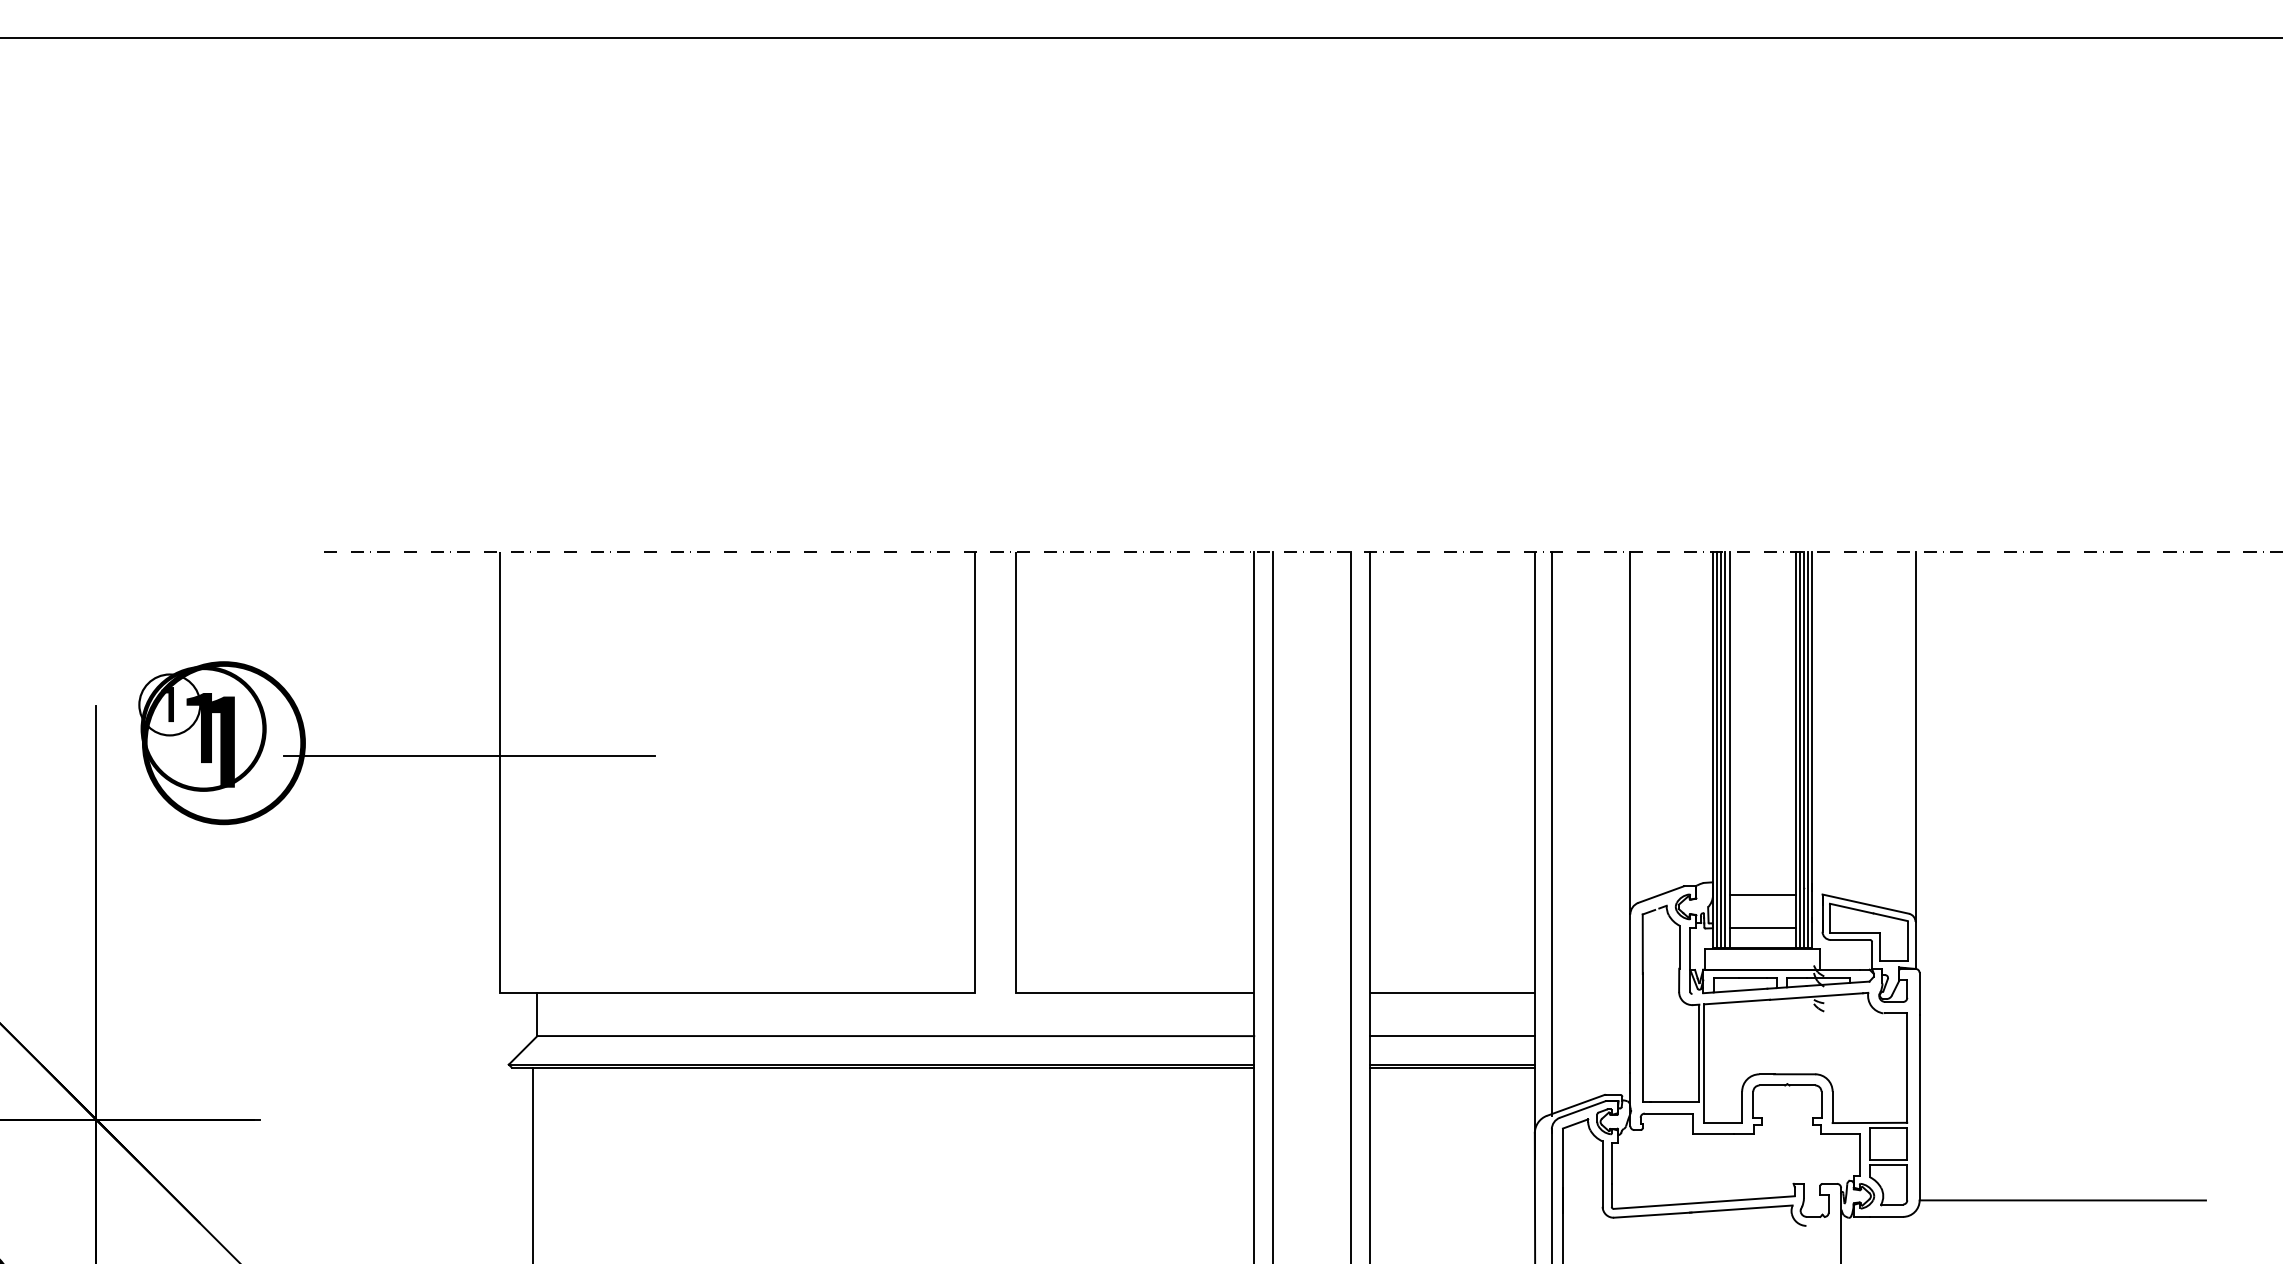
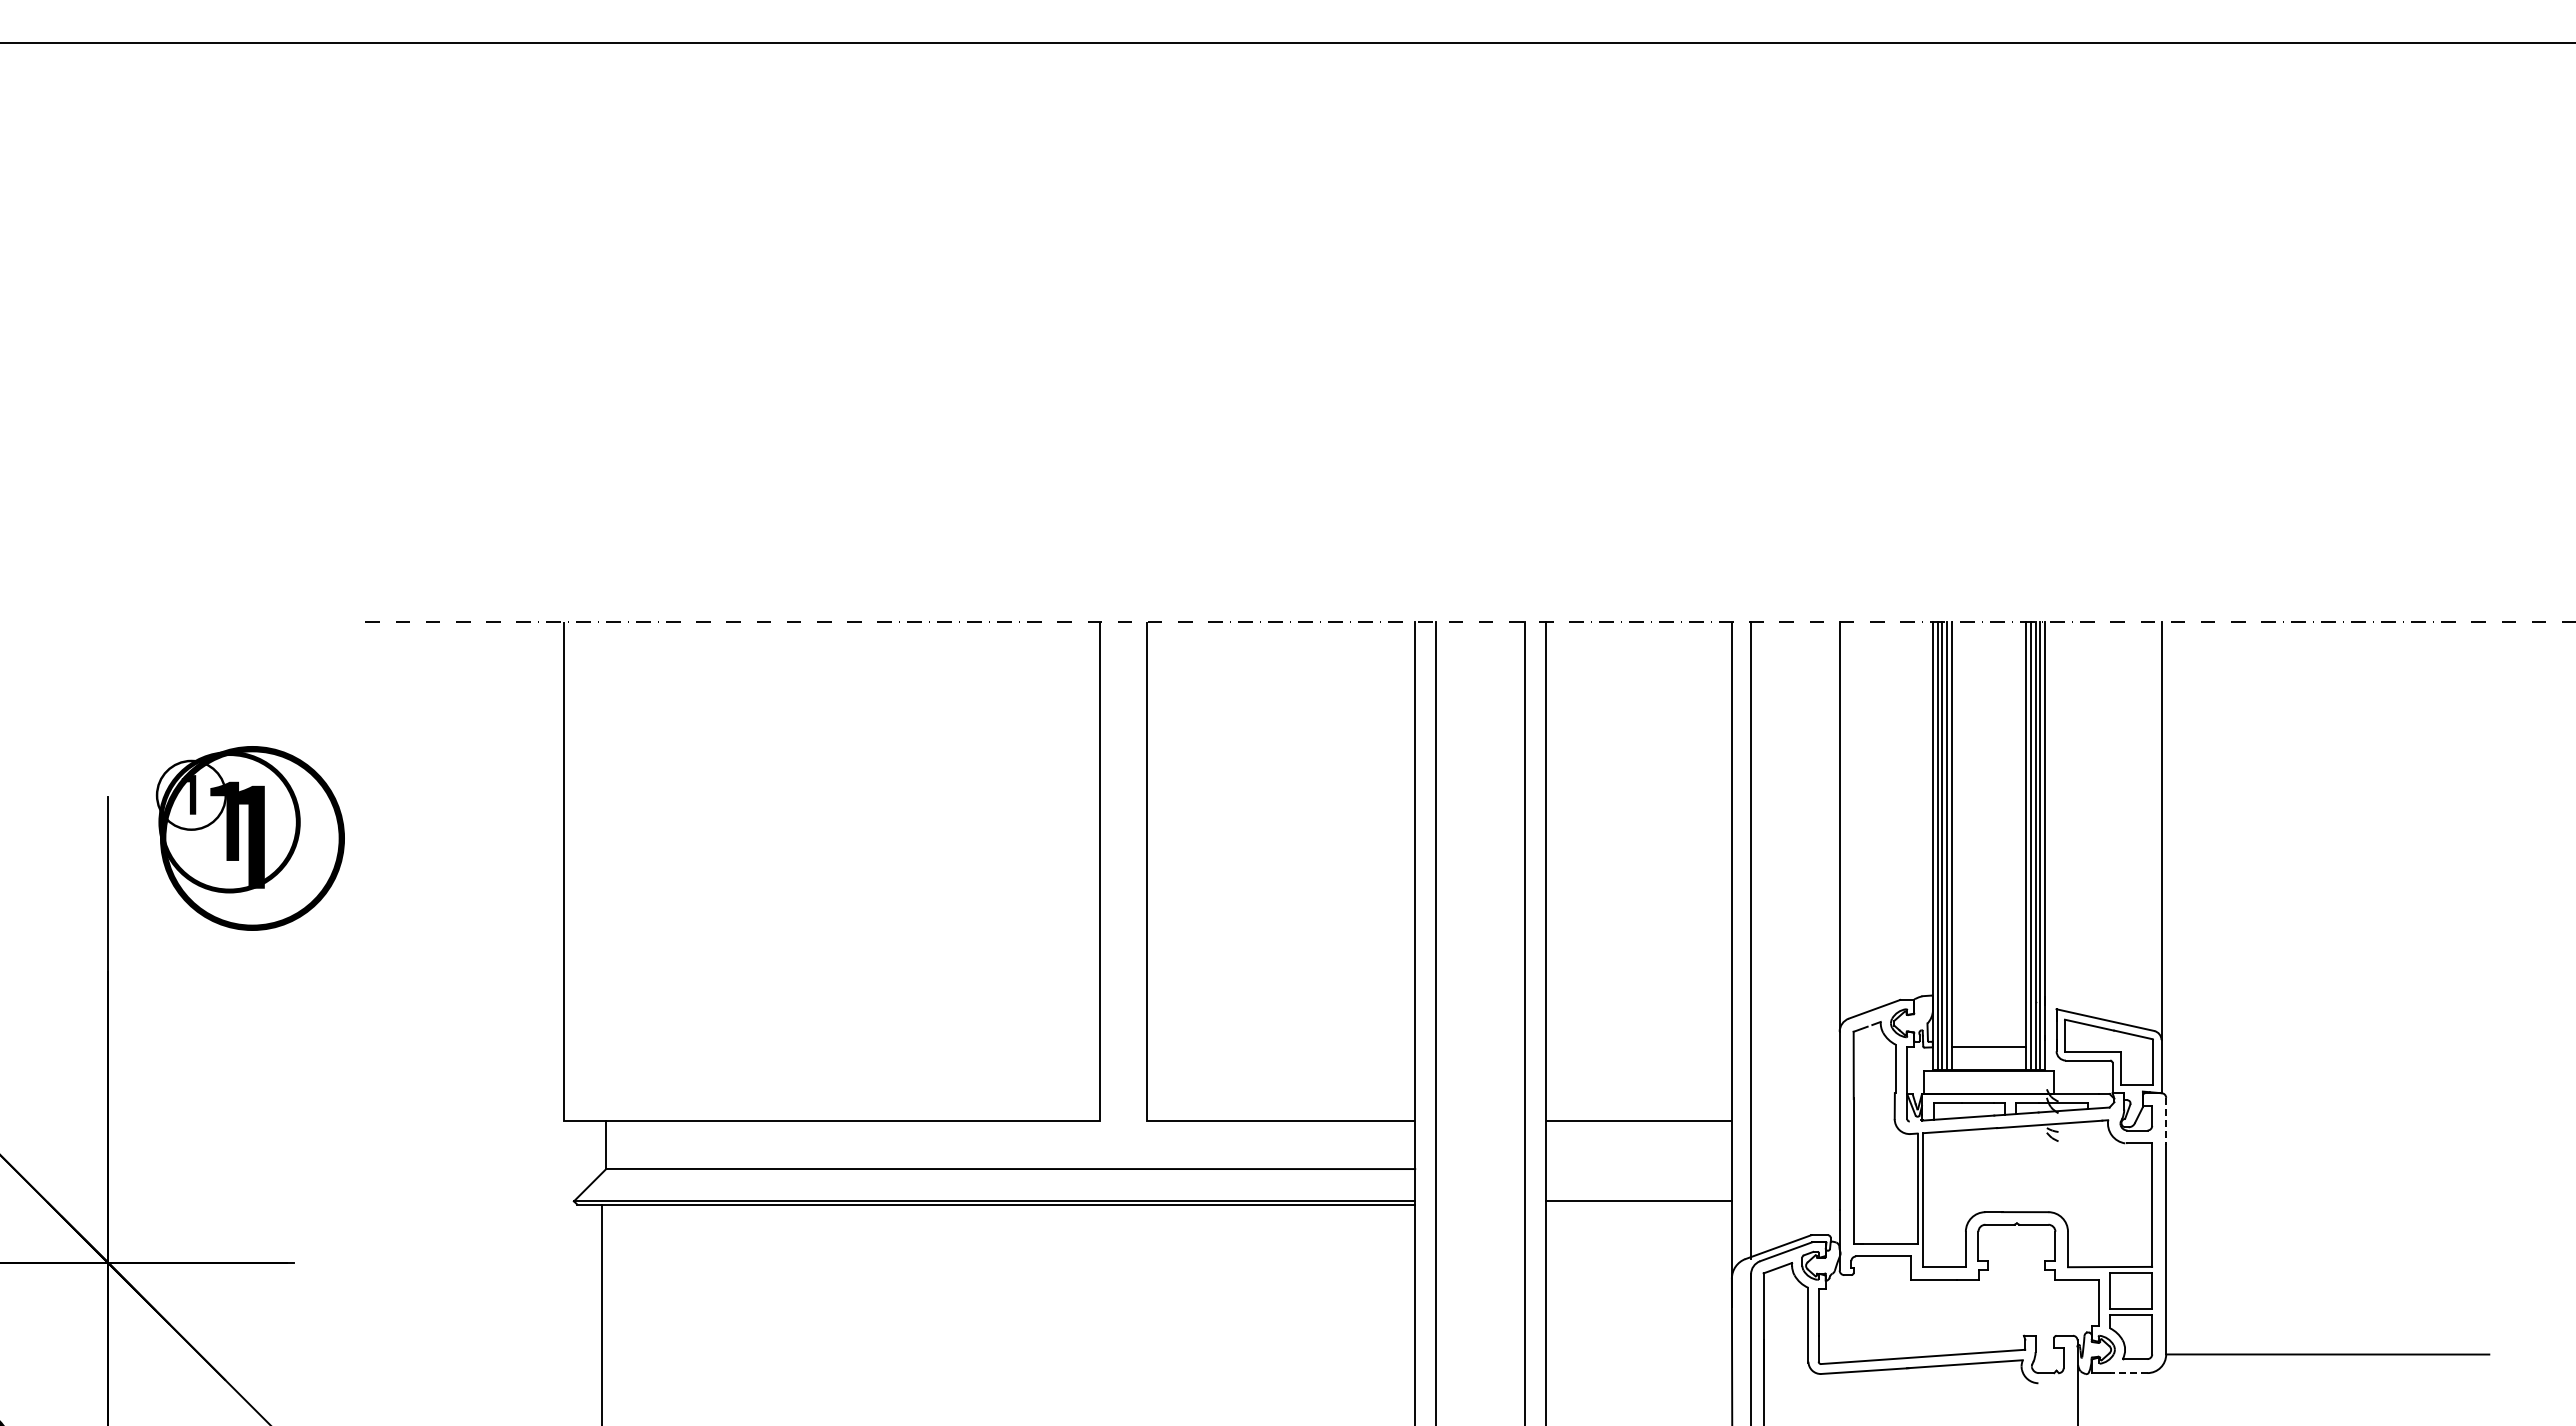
line: (469, 755) -> (529, 852), removed
line: (1762, 894) -> (1988, 1009), removed
line: (1919, 993) -> (2166, 1121), solid -> dashed
line: (1452, 1036) -> (1638, 1169), removed
line: (1452, 1067) -> (1638, 1204), removed
line: (1886, 1217) -> (2128, 1373), solid -> dashed

